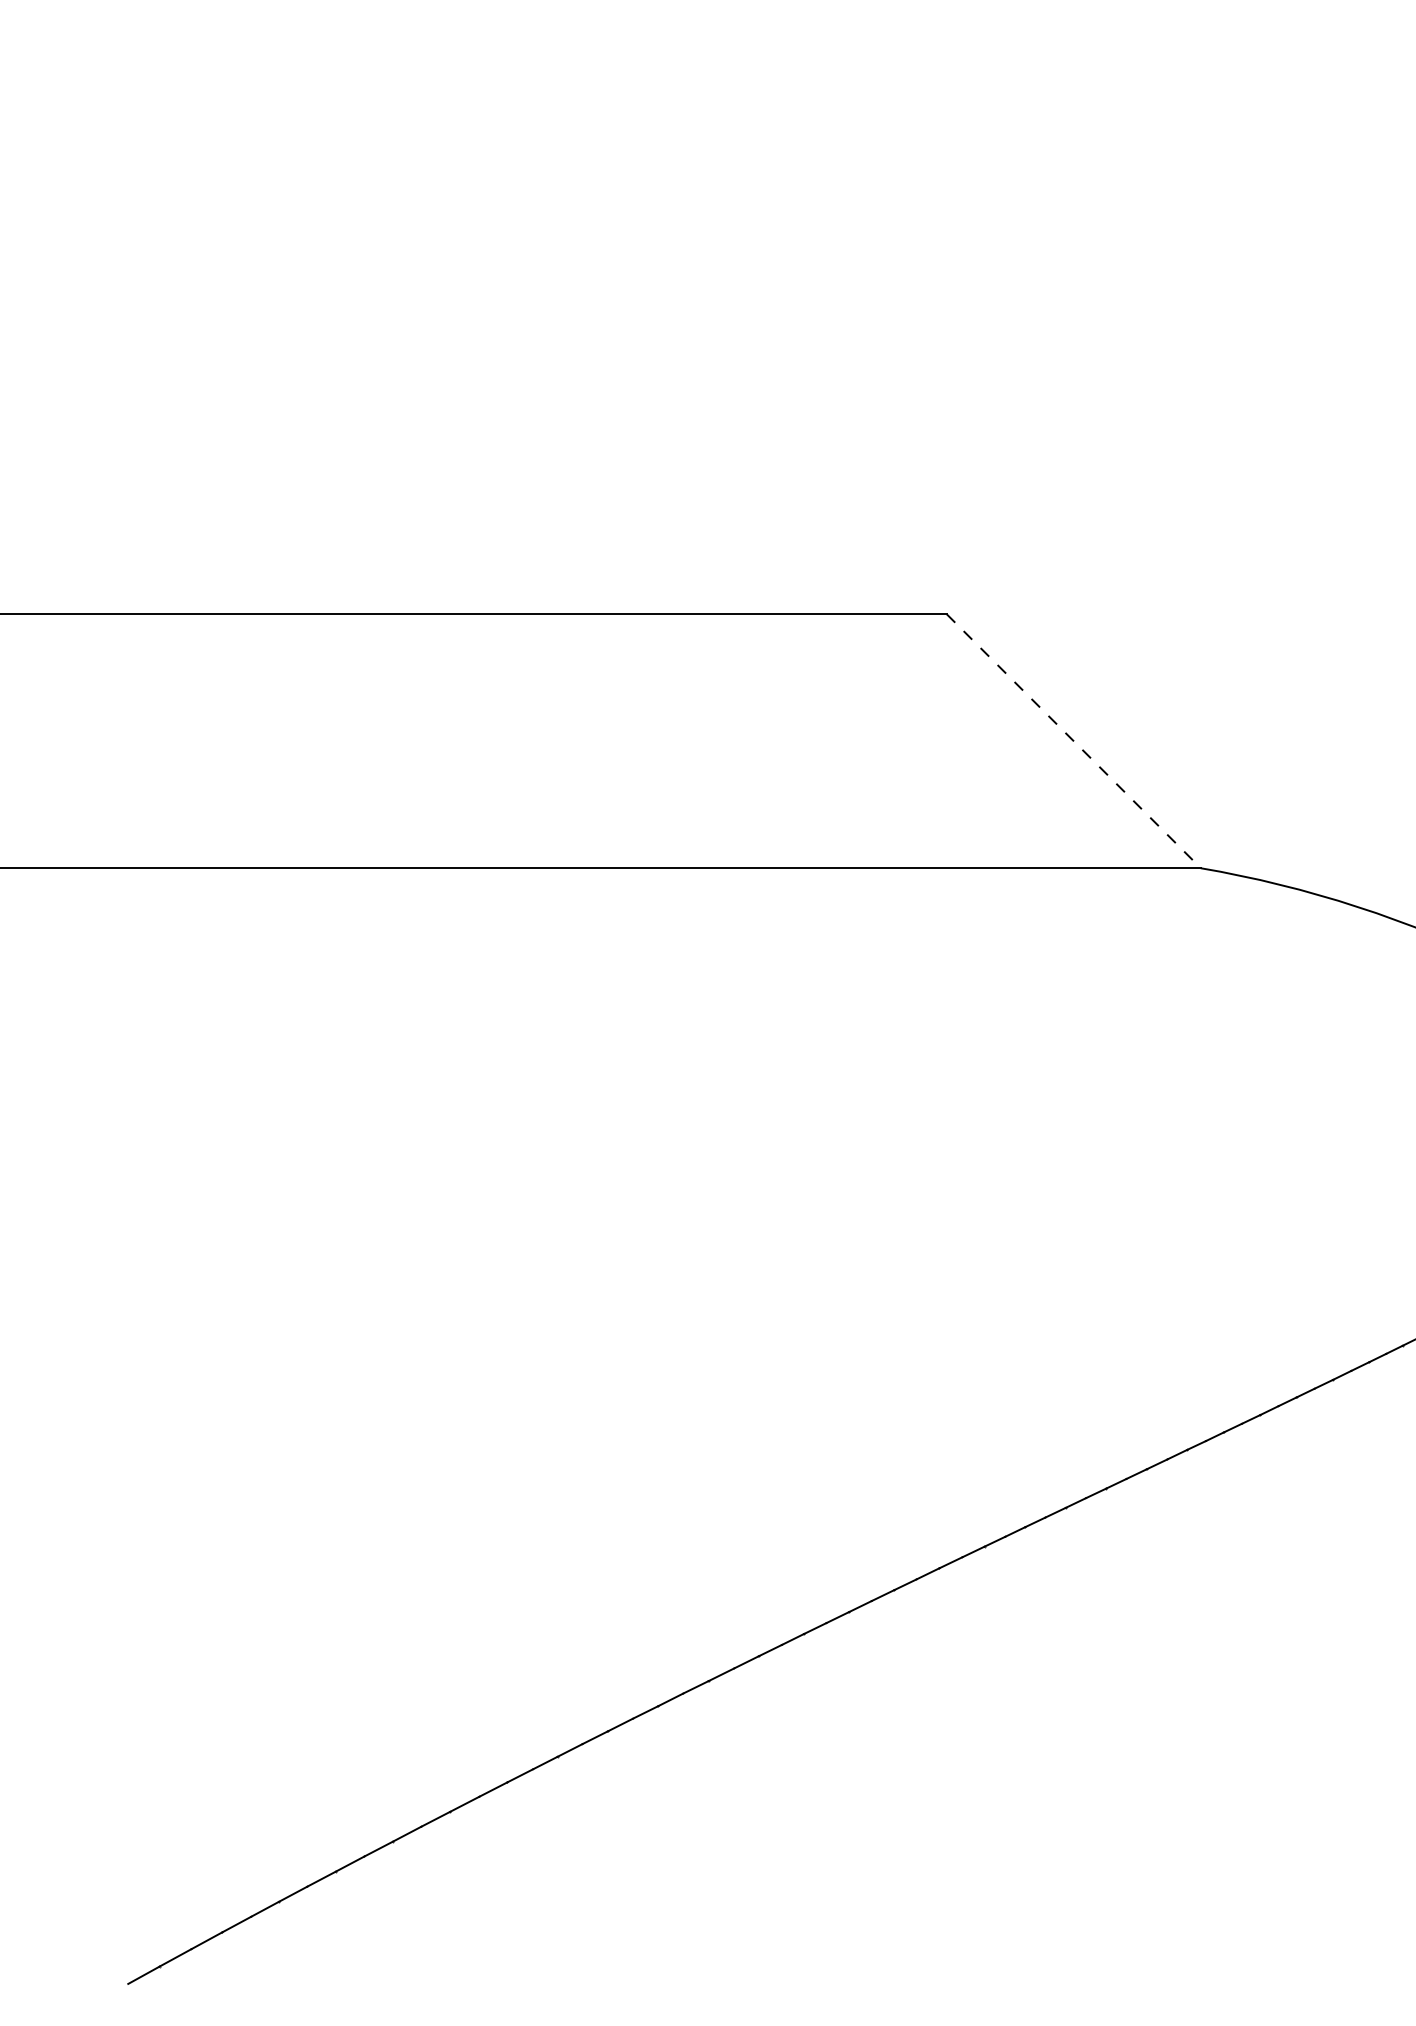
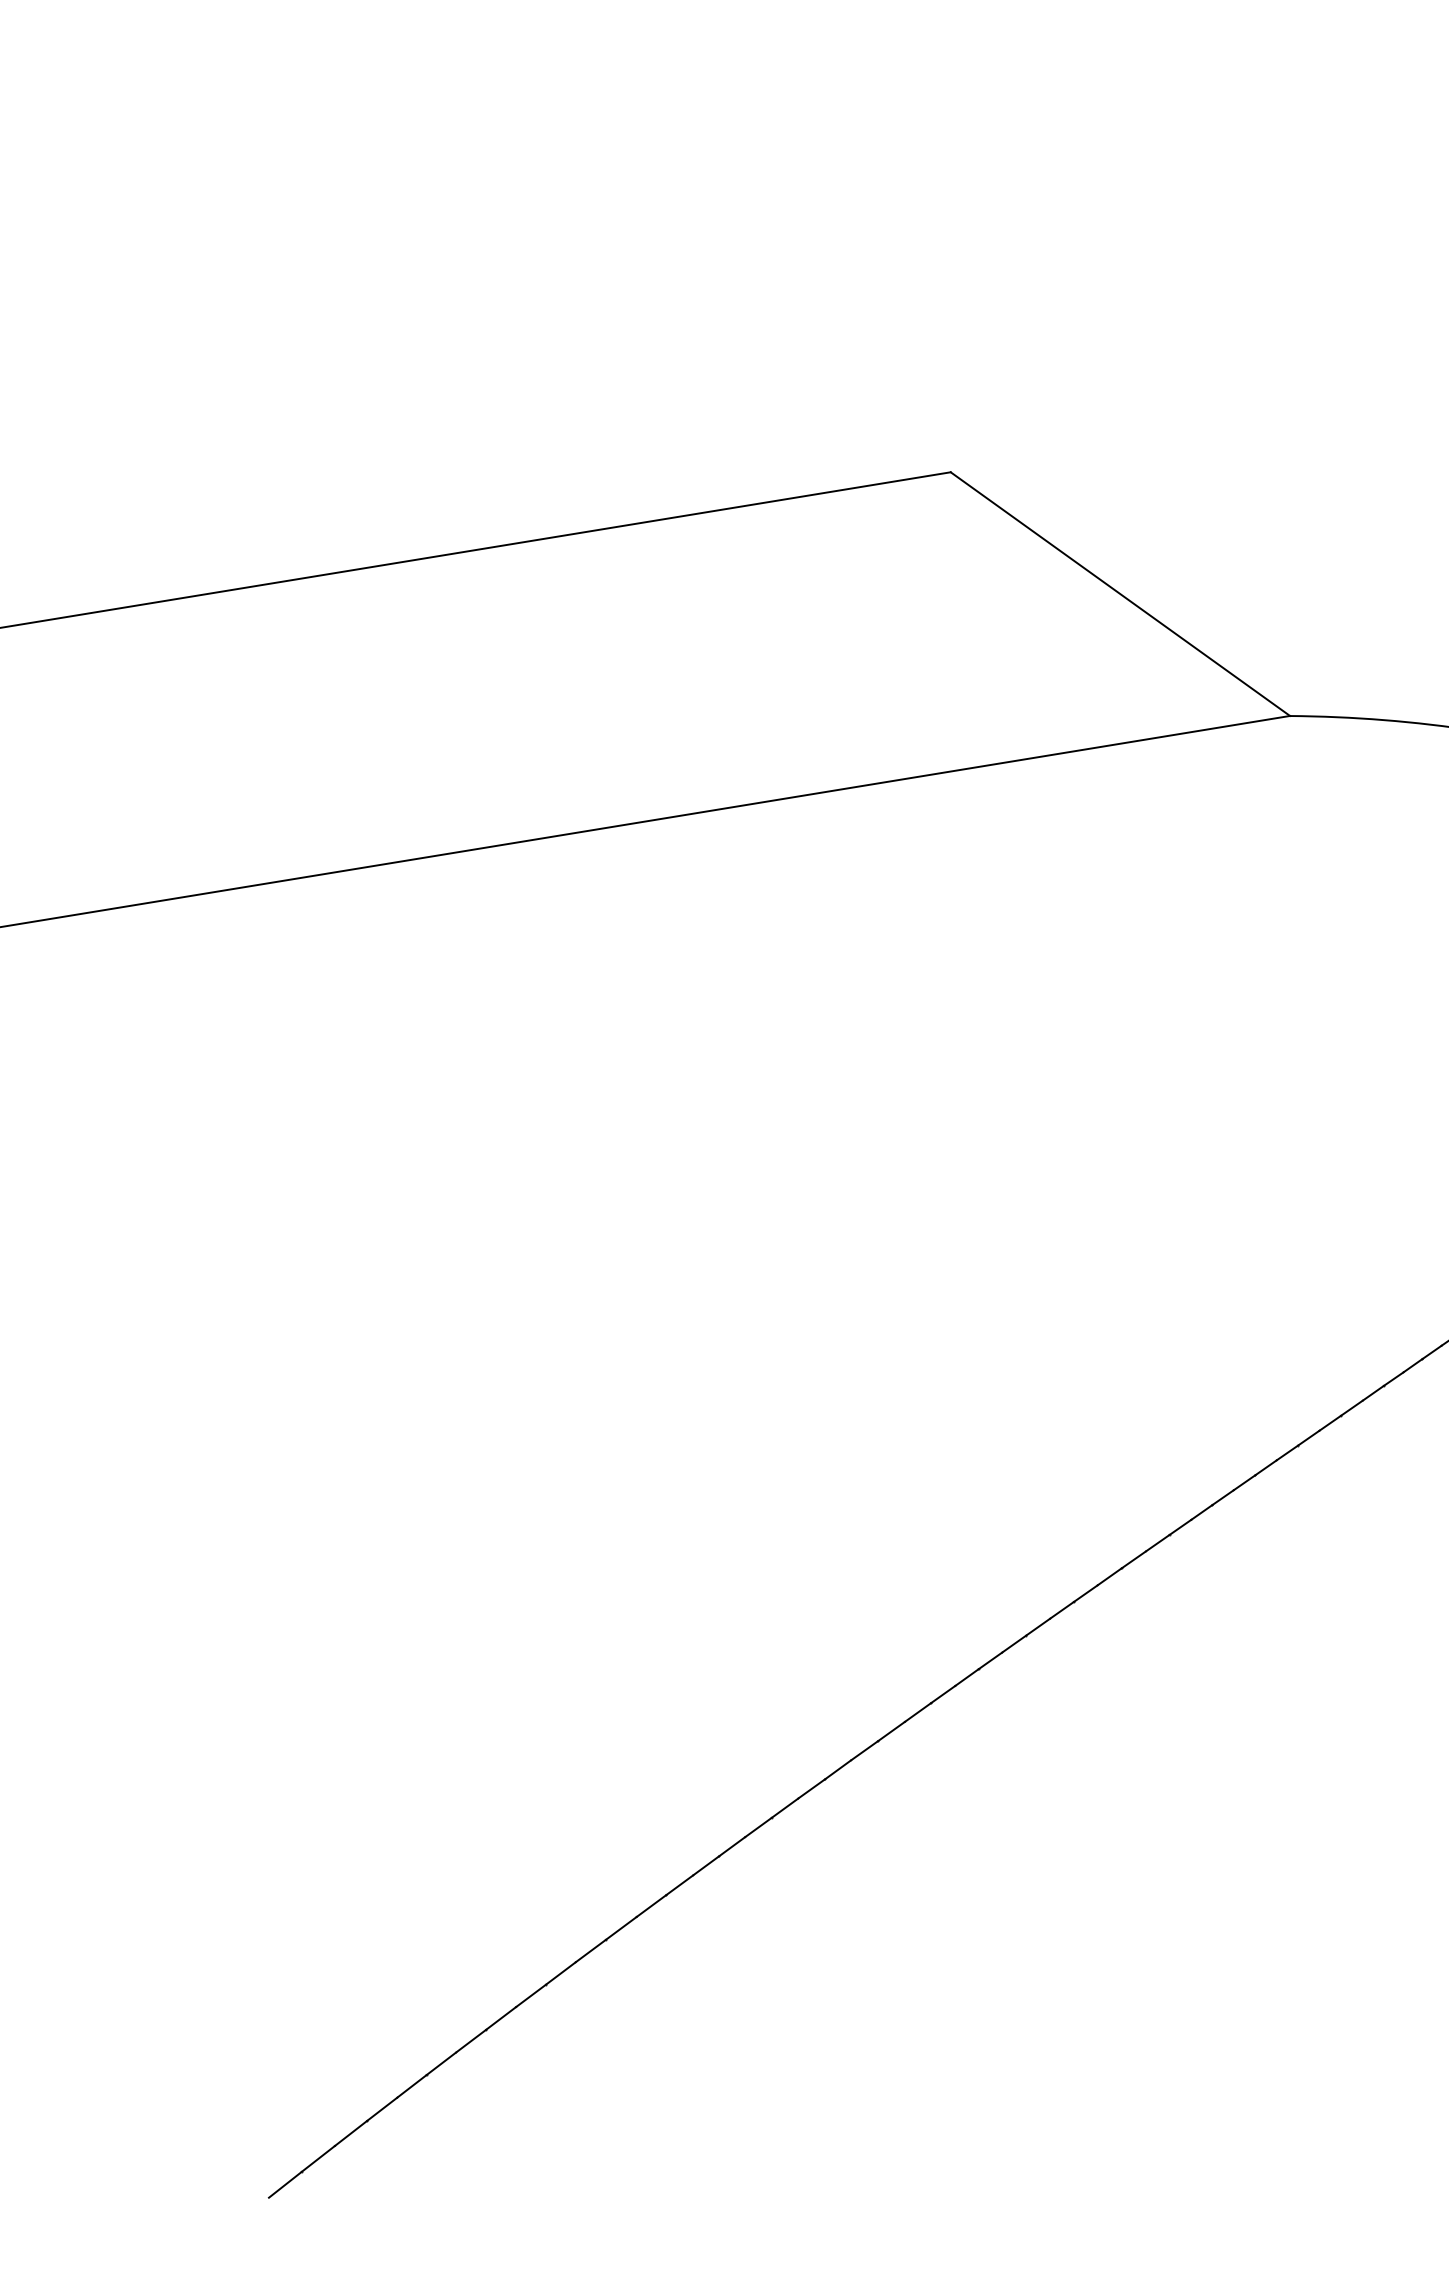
line: (1073, 741) -> (1120, 594), dashed -> solid

